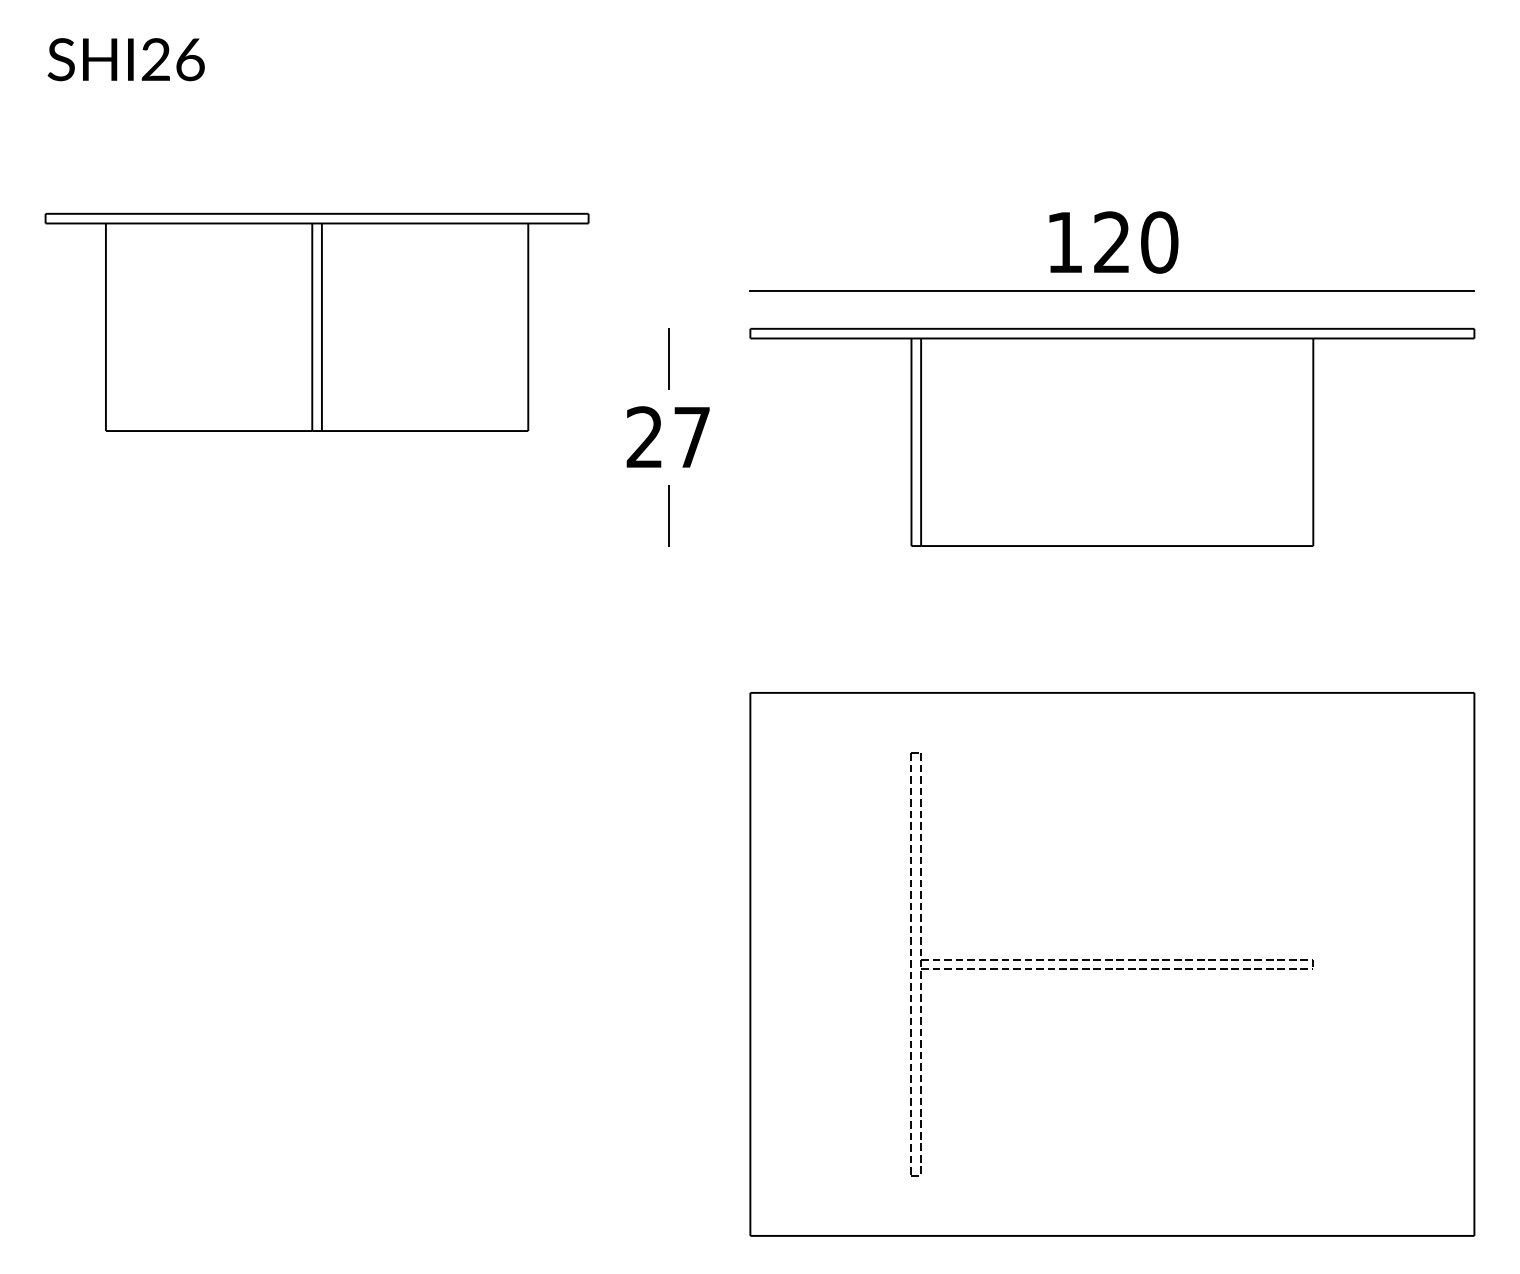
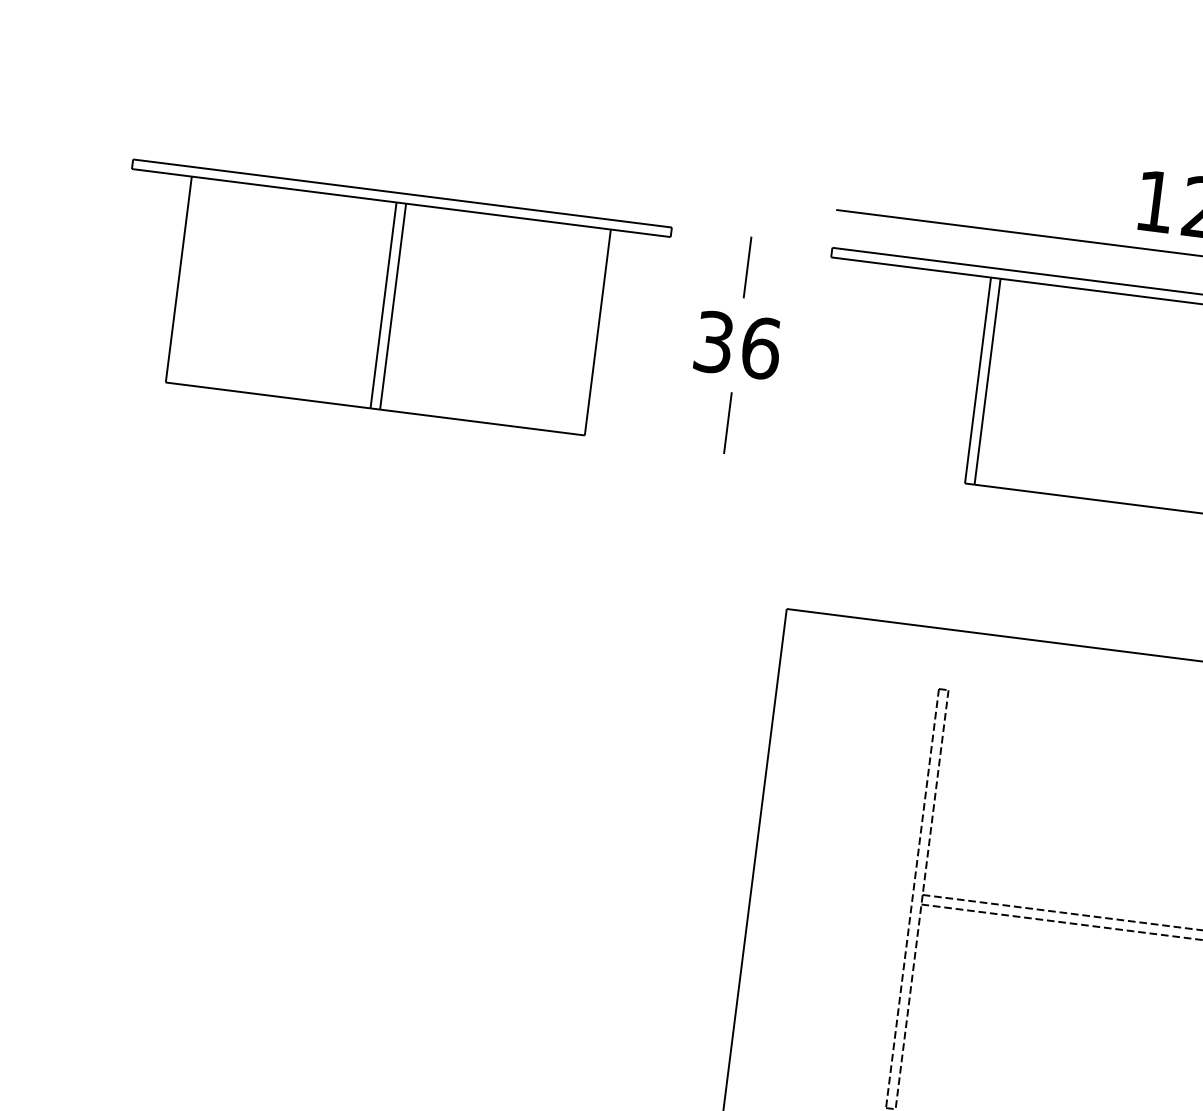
part: (316, 321) -> (388, 300), moved
text: (668, 437) -> (737, 345), 27 -> 36

